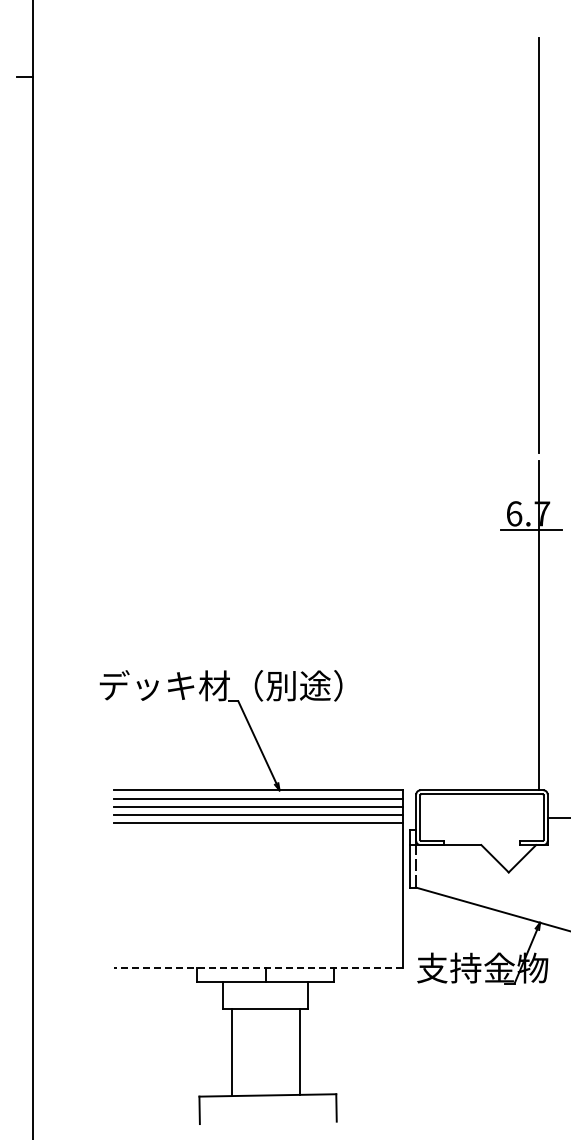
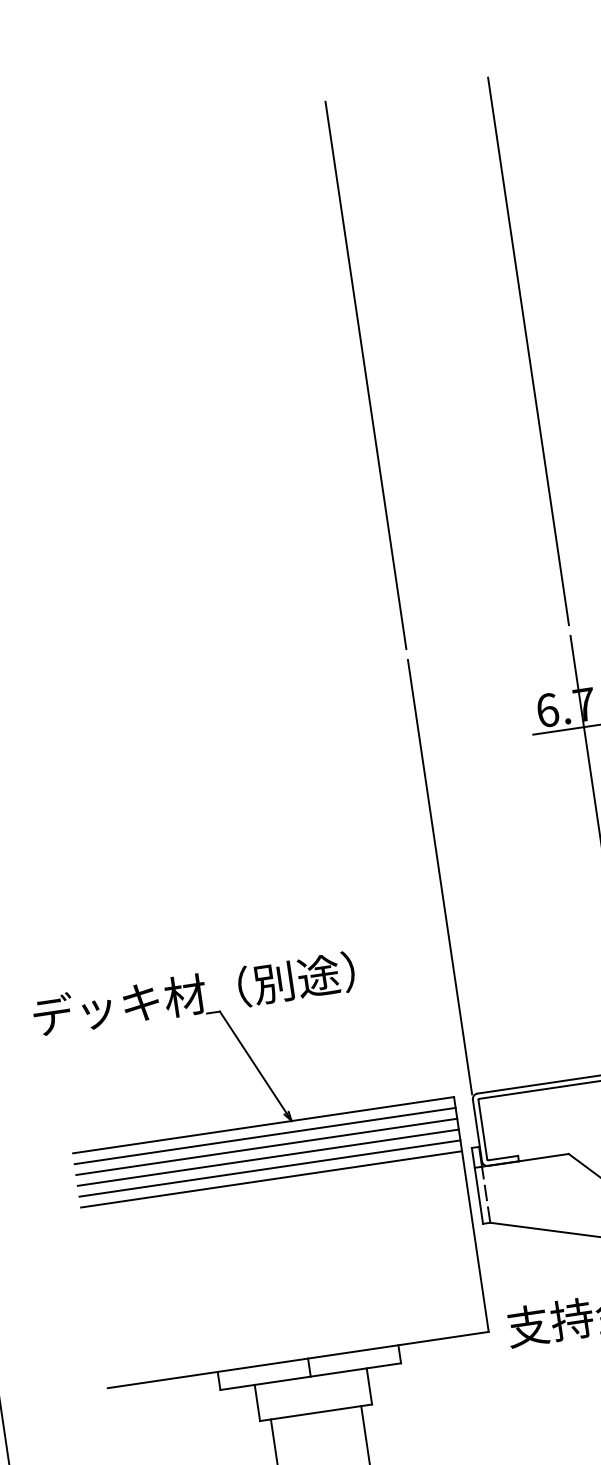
line: (416, 245) -> (366, 375), added
line: (416, 625) -> (440, 876), added
line: (258, 831) -> (271, 1179), added
line: (257, 968) -> (297, 1360), dashed -> solid

